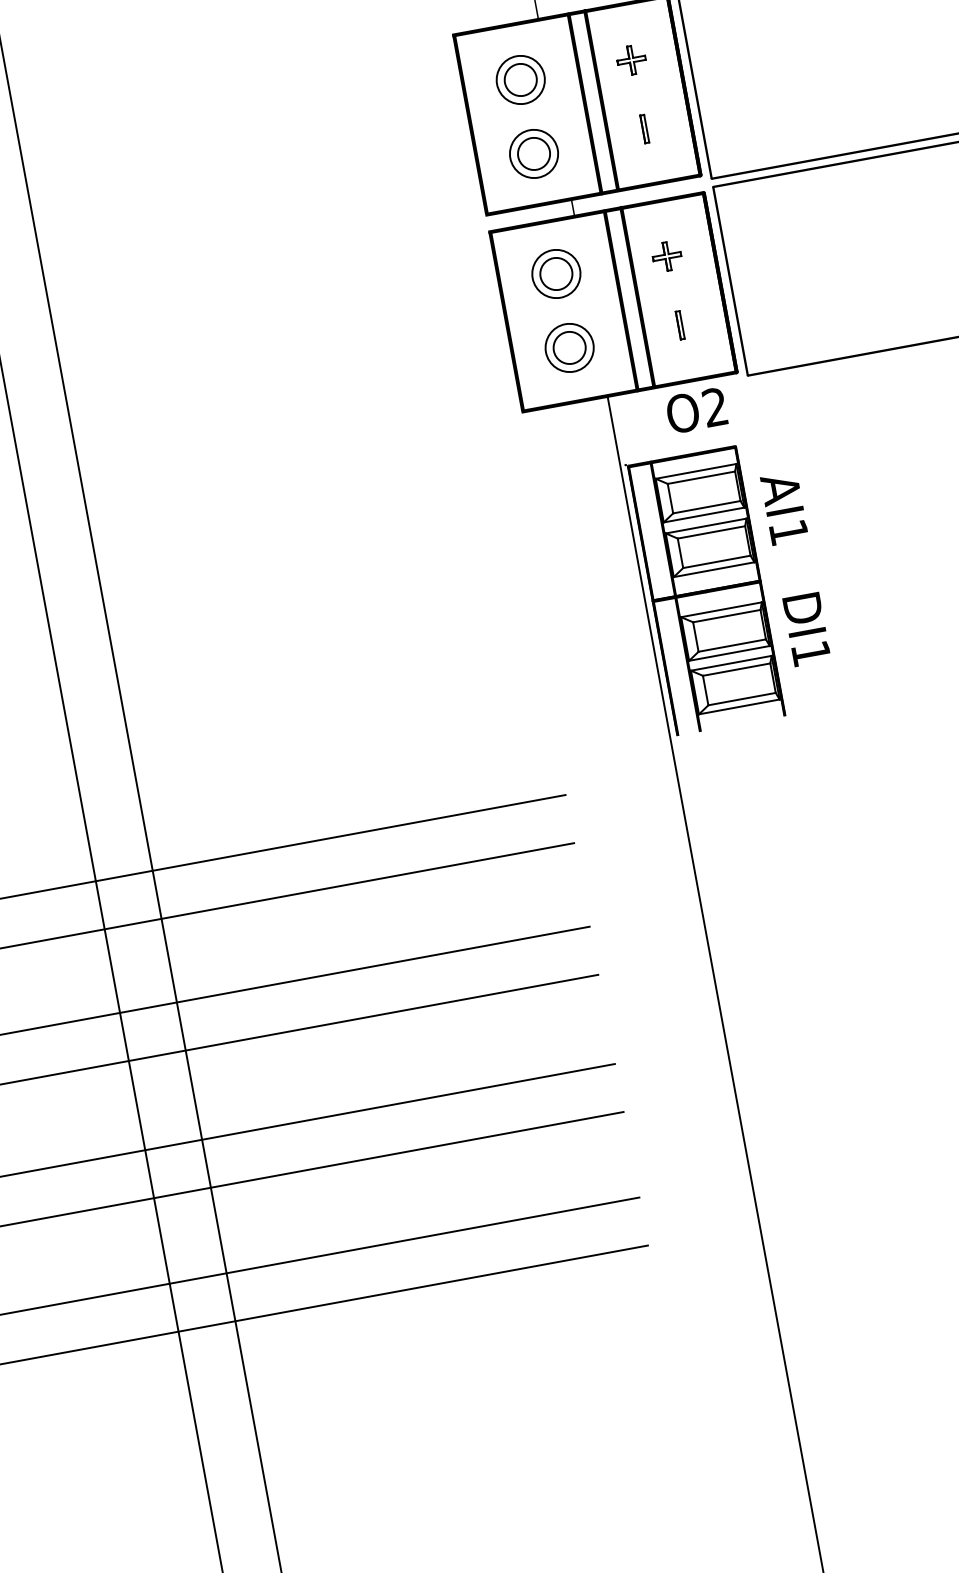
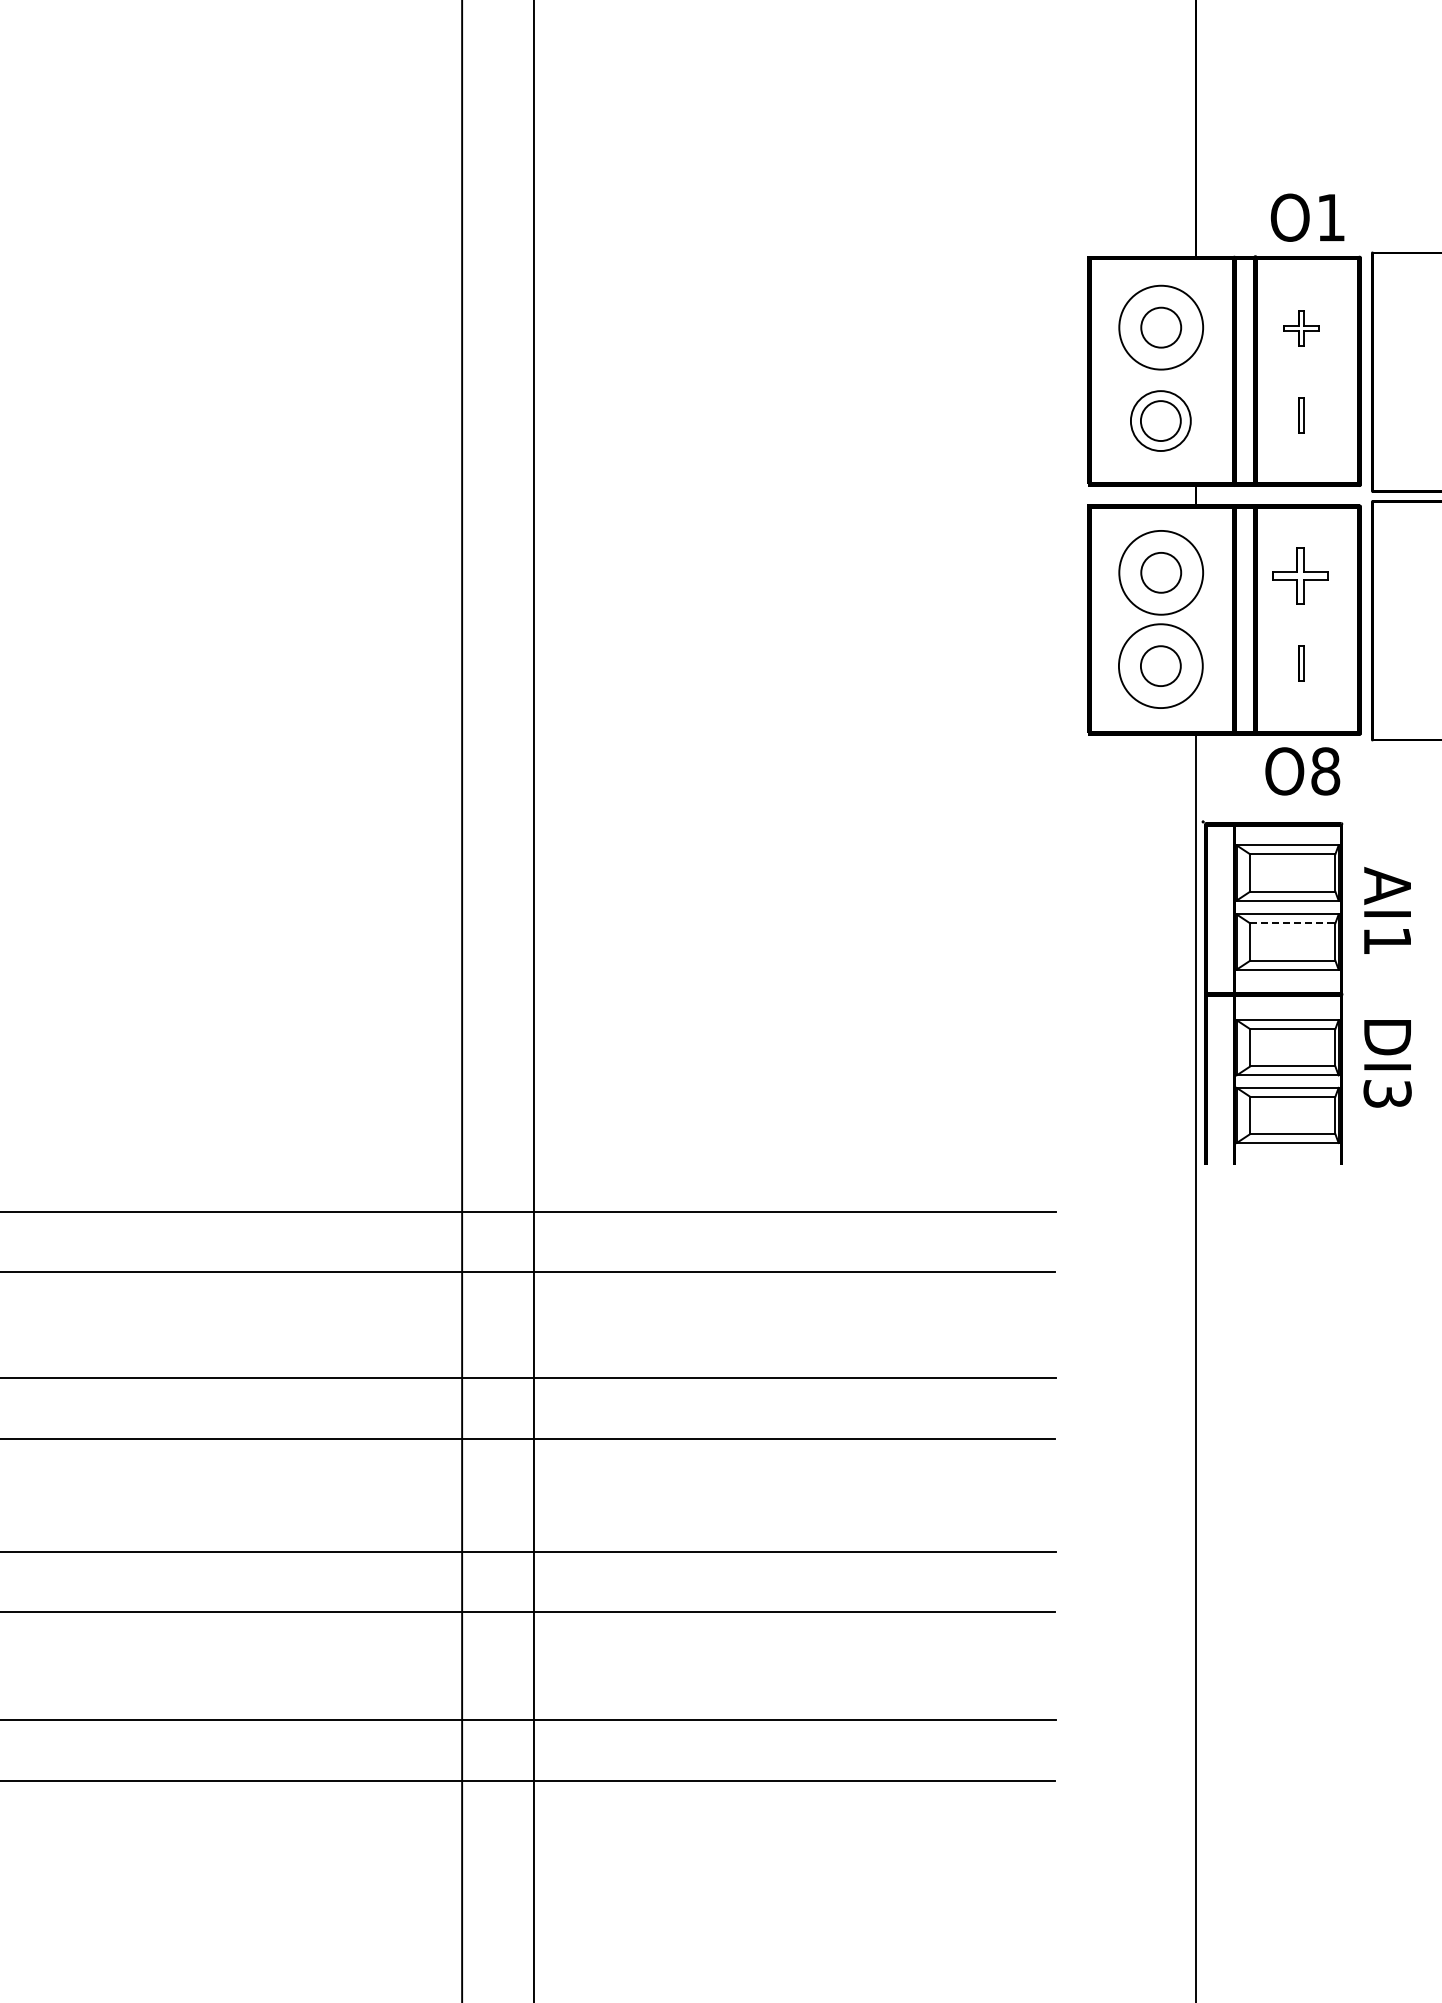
circle: (520, 79) -> (1161, 327), size x1.4
part: (667, 256) -> (1300, 576), size x1.6
circle: (556, 273) -> (1161, 572), size x1.4
circle: (569, 348) -> (1160, 666), size x1.4
text: (715, 407) -> (1325, 771), O2 -> O8
line: (711, 532) -> (1292, 923), solid -> dashed
text: (811, 653) -> (1387, 1093), DI1 -> DI3

